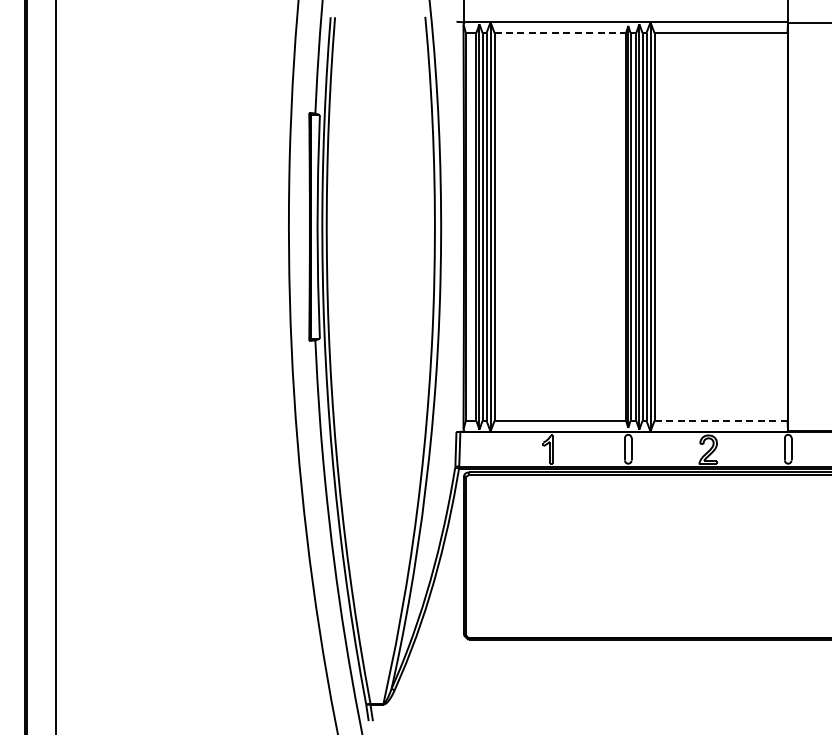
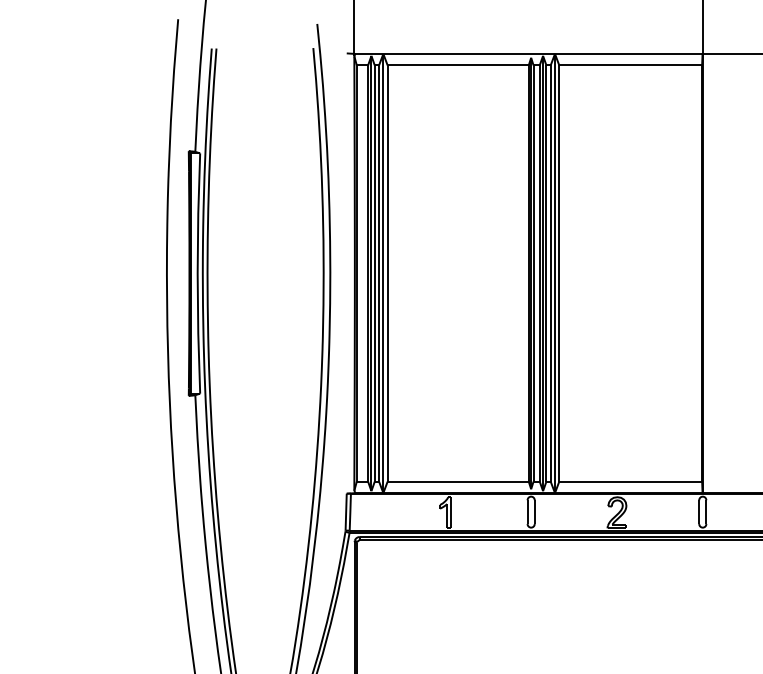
line: (560, 33) -> (458, 65), dashed -> solid
line: (721, 420) -> (631, 481), dashed -> solid

